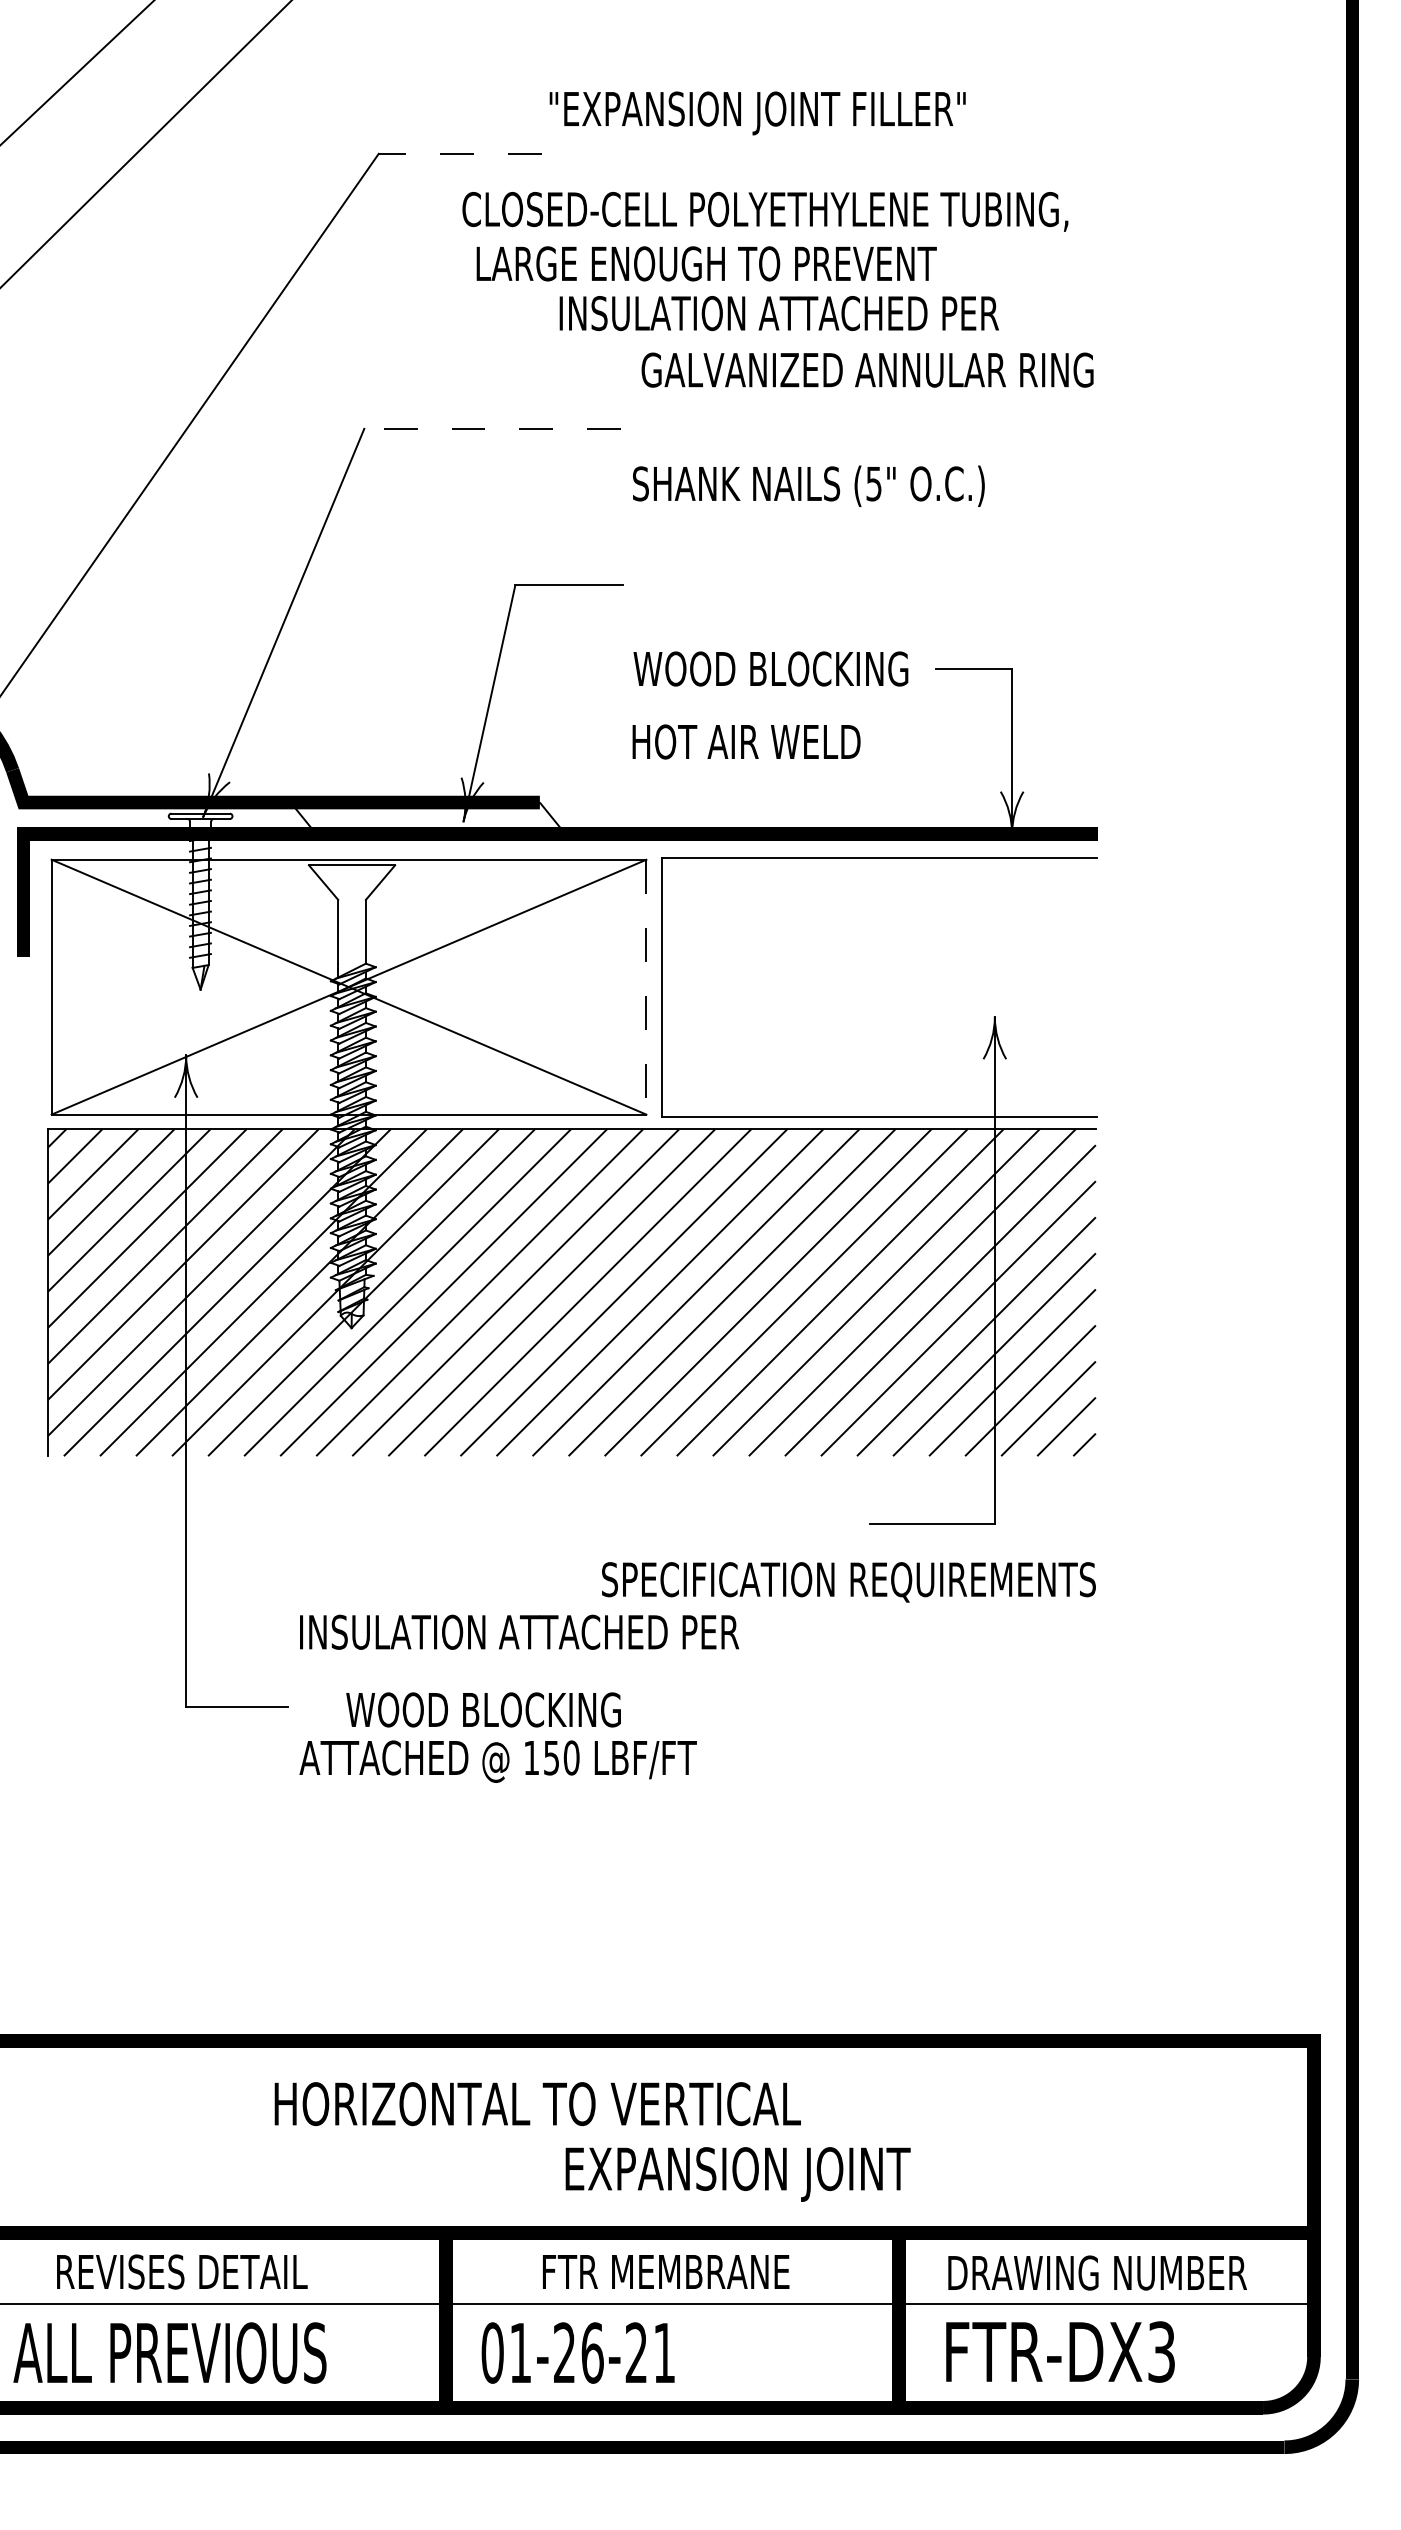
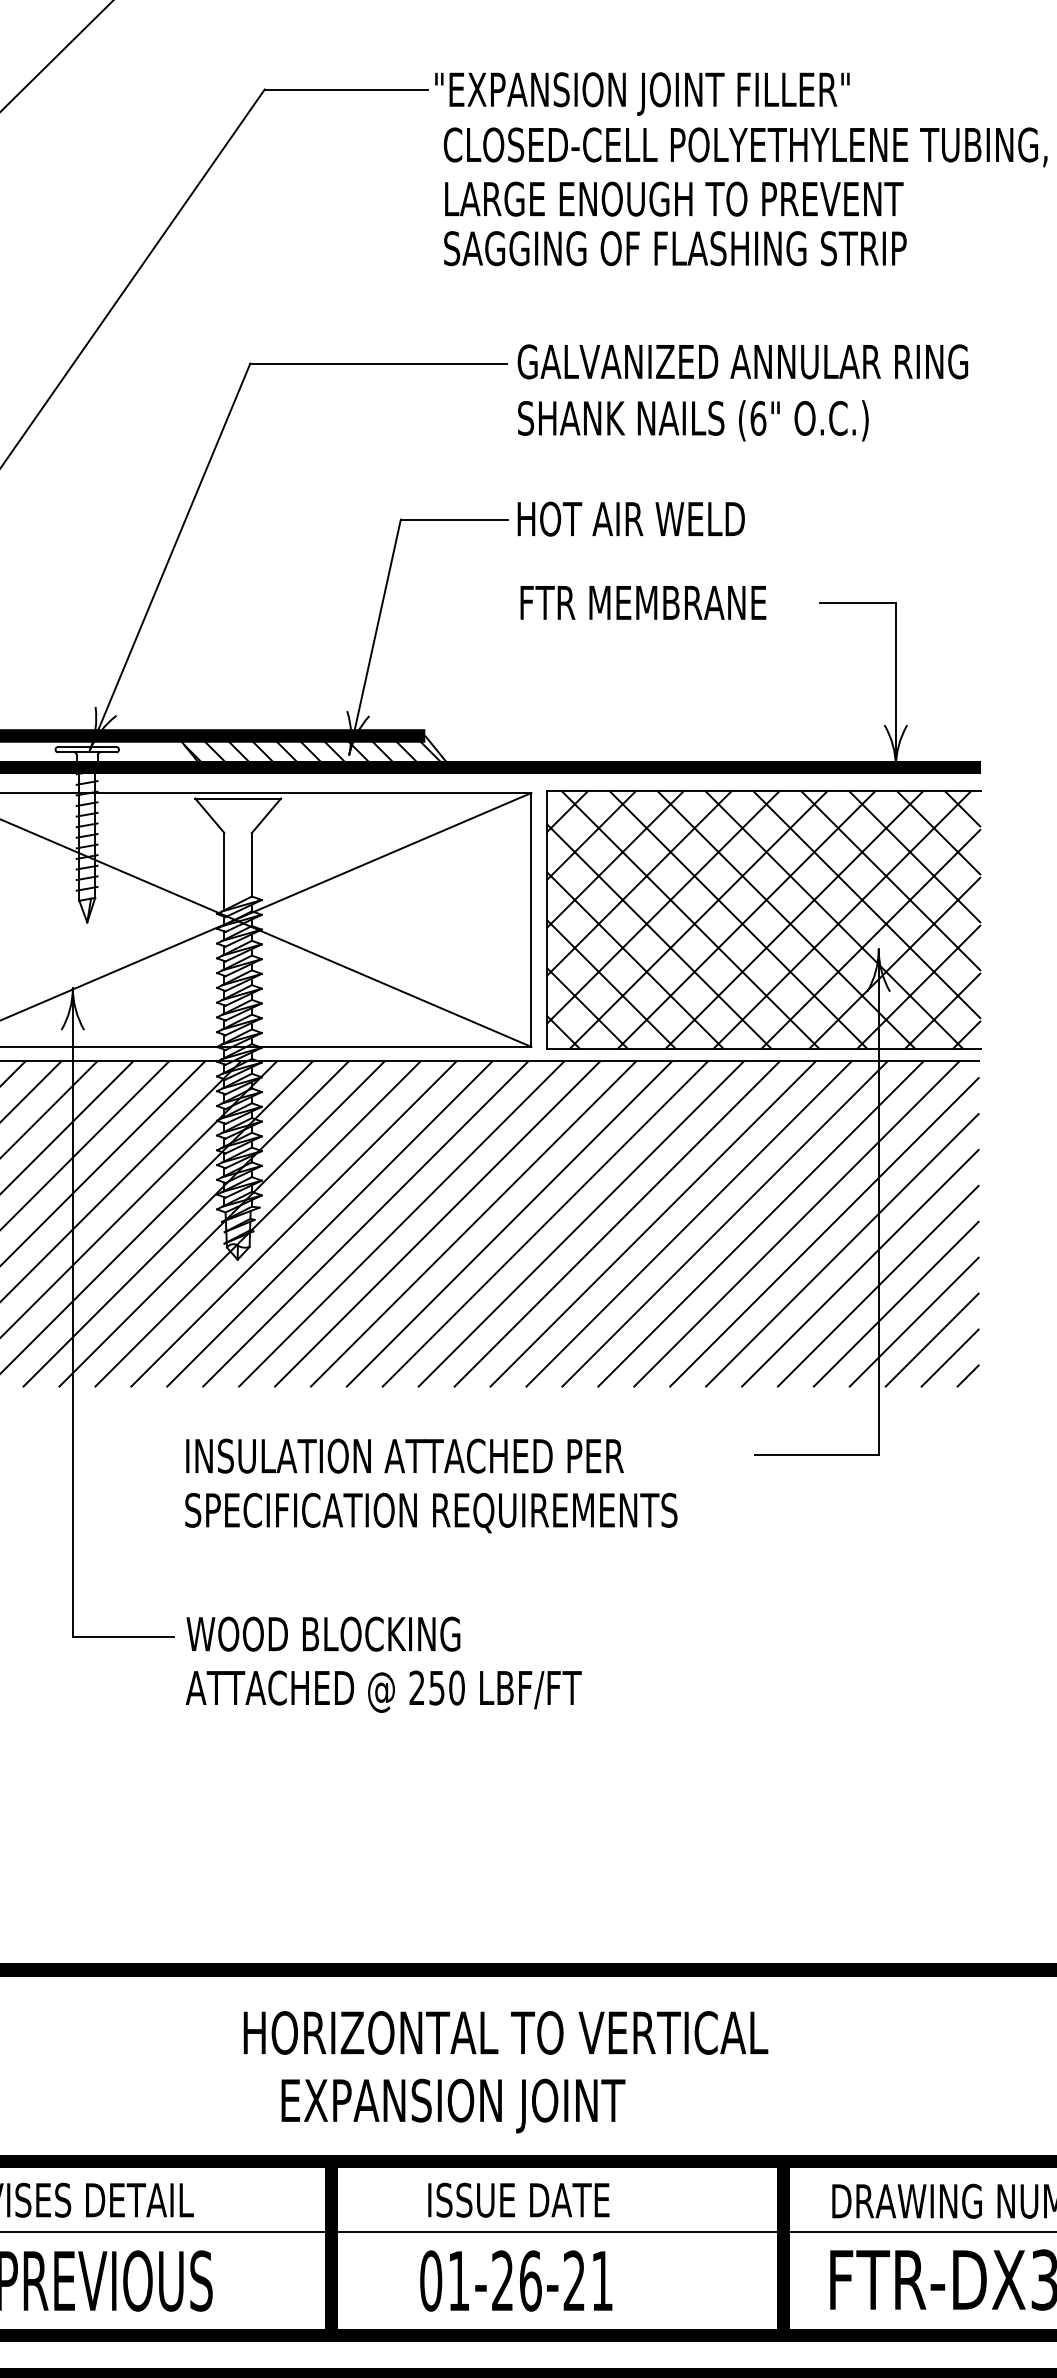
text: (757, 113) -> (642, 94), moved
line: (460, 153) -> (346, 89), dashed -> solid
text: (765, 211) -> (745, 146), moved
text: (706, 263) -> (674, 198), moved
text: (790, 313) -> (675, 248), INSULATION ATTACHED PER -> SAGGING OF FLASHING STRIP
text: (867, 369) -> (742, 361), moved
line: (492, 428) -> (378, 363), dashed -> solid
text: (874, 483) -> (758, 418), (5" -> (6"
text: (770, 668) -> (655, 602), WOOD BLOCKING -> FTR MEMBRANE
text: (746, 741) -> (631, 518), moved
hatch: (428, 816) -> (314, 749), added
line: (646, 987) -> (531, 920), dashed -> solid
hatch: (879, 987) -> (763, 920), added
text: (848, 1582) -> (430, 1513), moved
text: (519, 1631) -> (405, 1455), moved
text: (483, 1709) -> (323, 1633), moved
text: (531, 1757) -> (416, 1687), 150 -> 250
text: (537, 2104) -> (505, 2033), moved
text: (737, 2174) -> (452, 2106), moved
text: (667, 2271) -> (552, 2199), FTR MEMBRANE -> ISSUE DATE
text: (577, 2352) -> (515, 2280), moved

